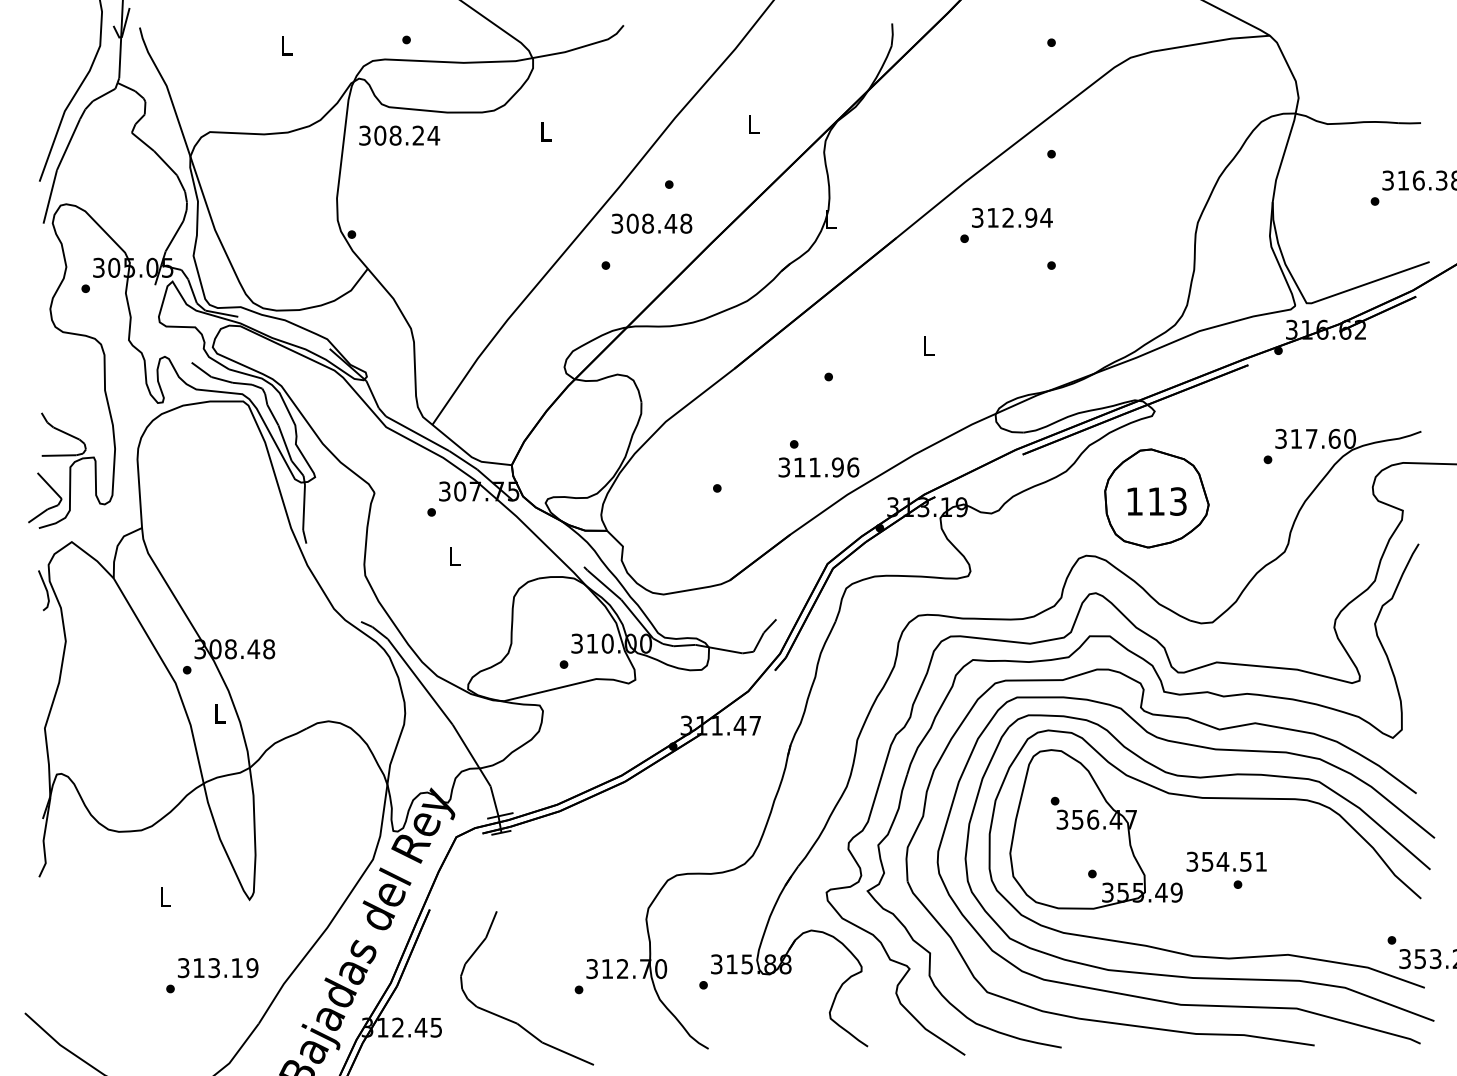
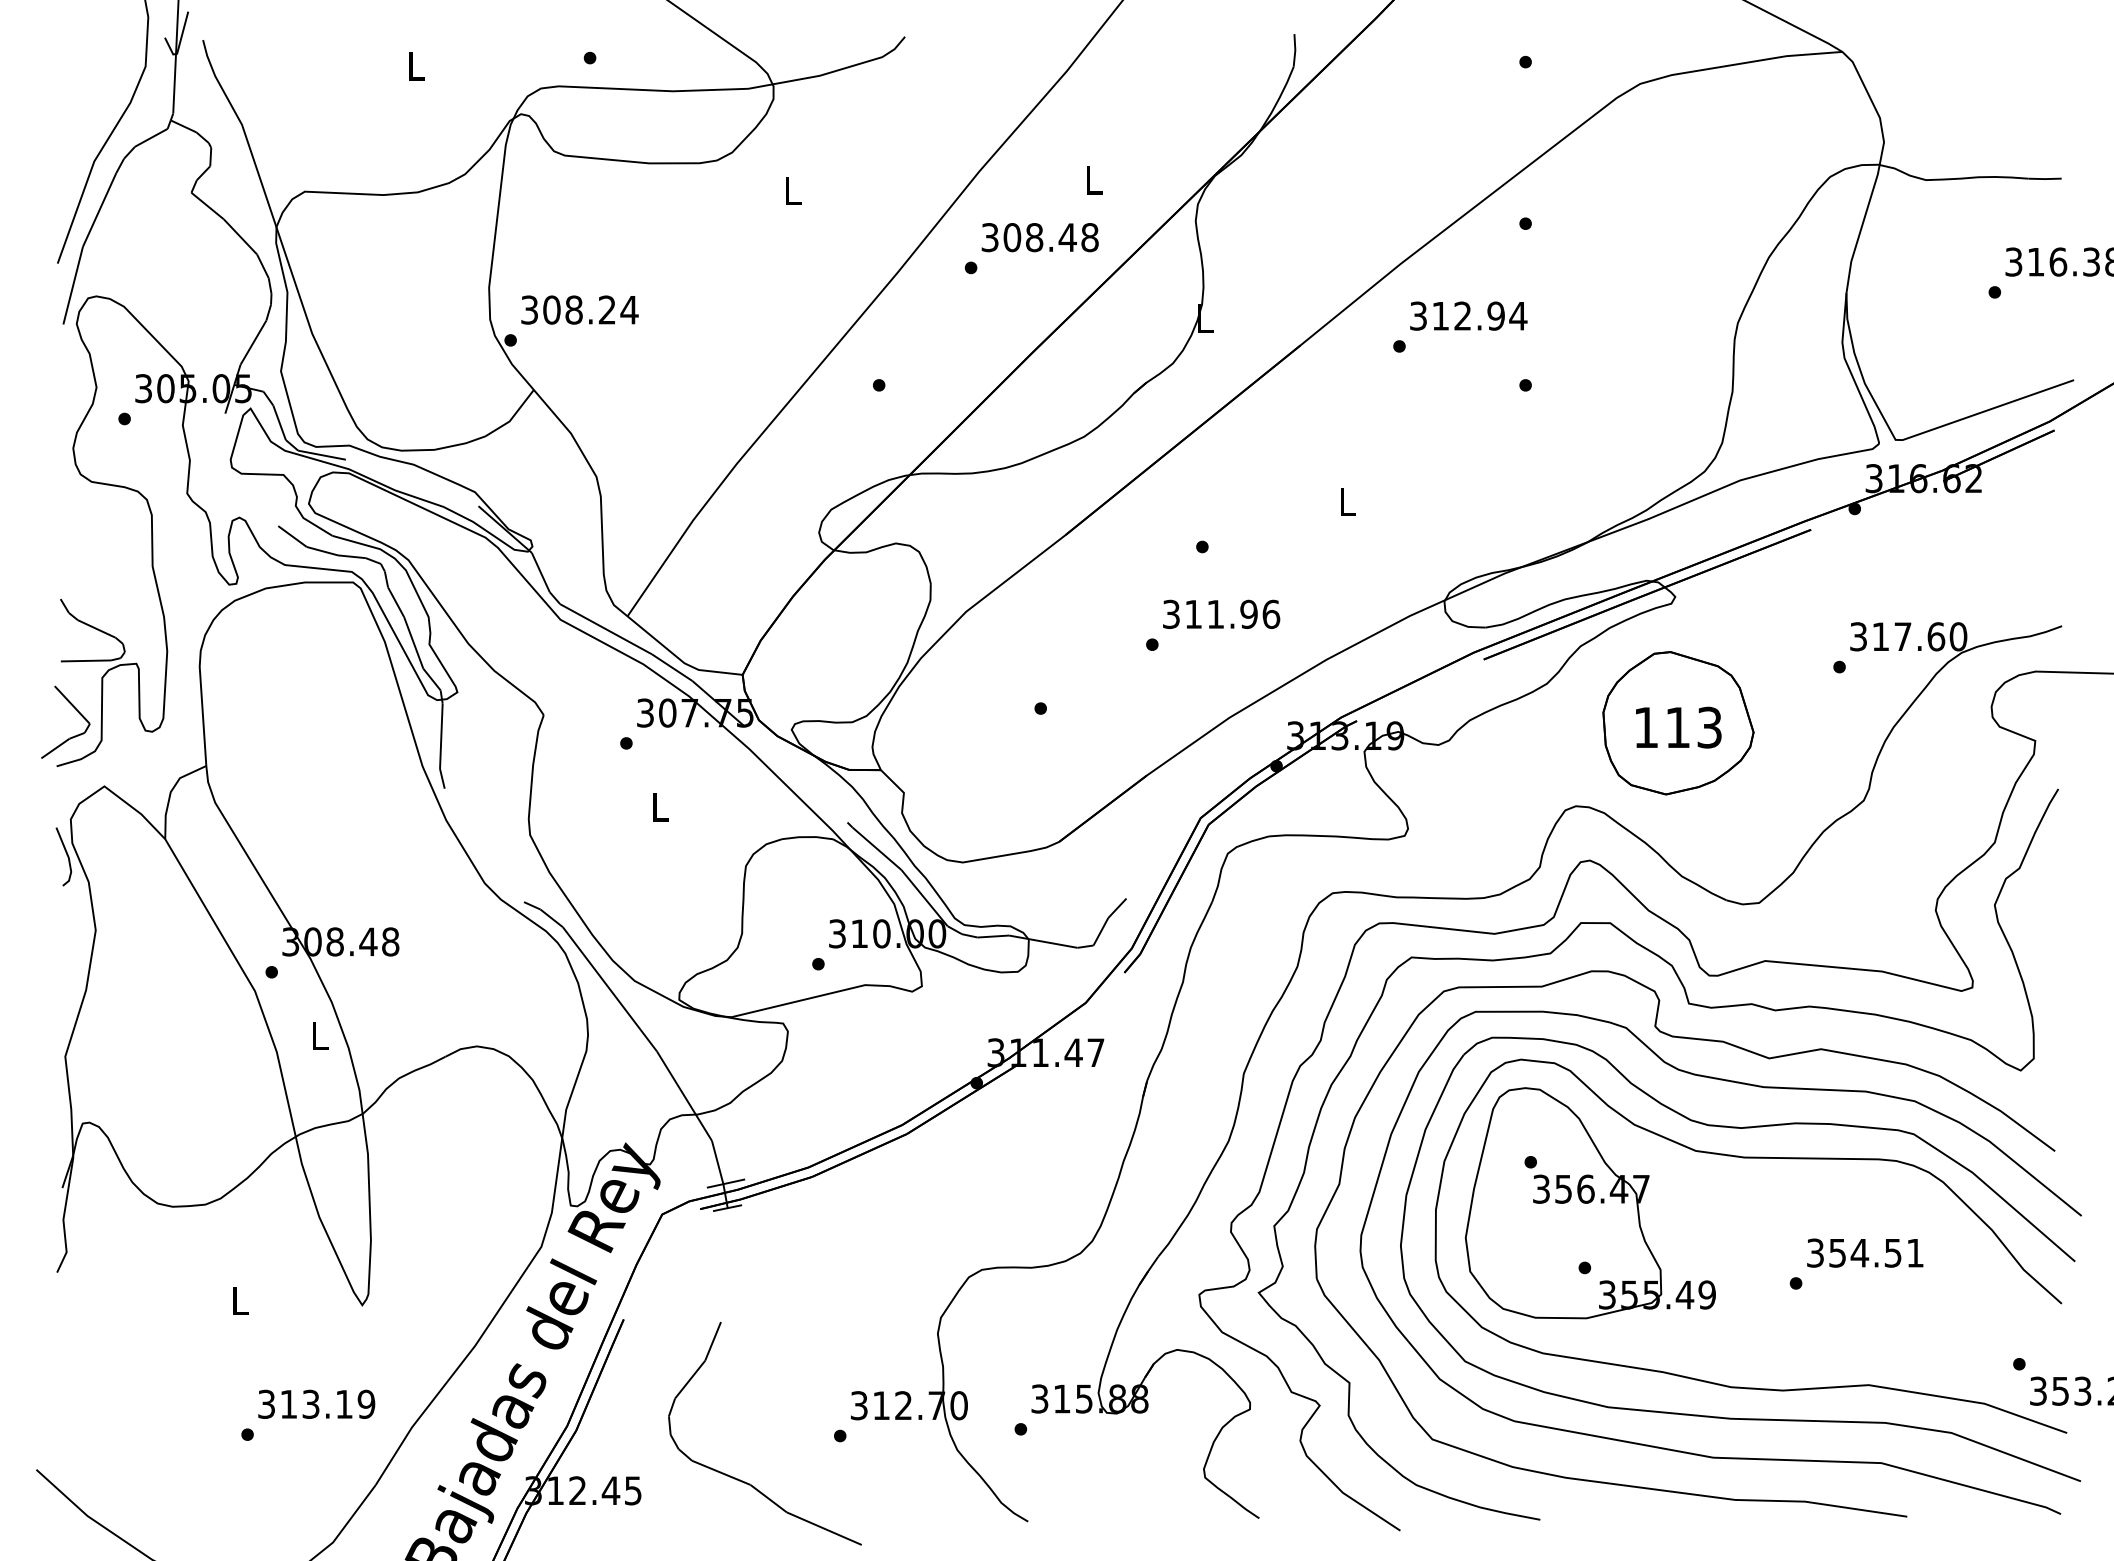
text: (399, 135) -> (579, 309), moved
text: (651, 223) -> (1039, 237), moved
text: (818, 467) -> (1220, 614), moved
text: (1226, 861) -> (1864, 1252), moved

